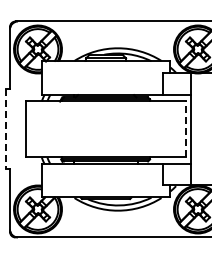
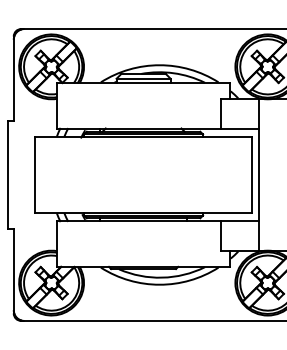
line: (6, 129) -> (9, 175), dashed -> solid
line: (186, 129) -> (252, 175), dashed -> solid

